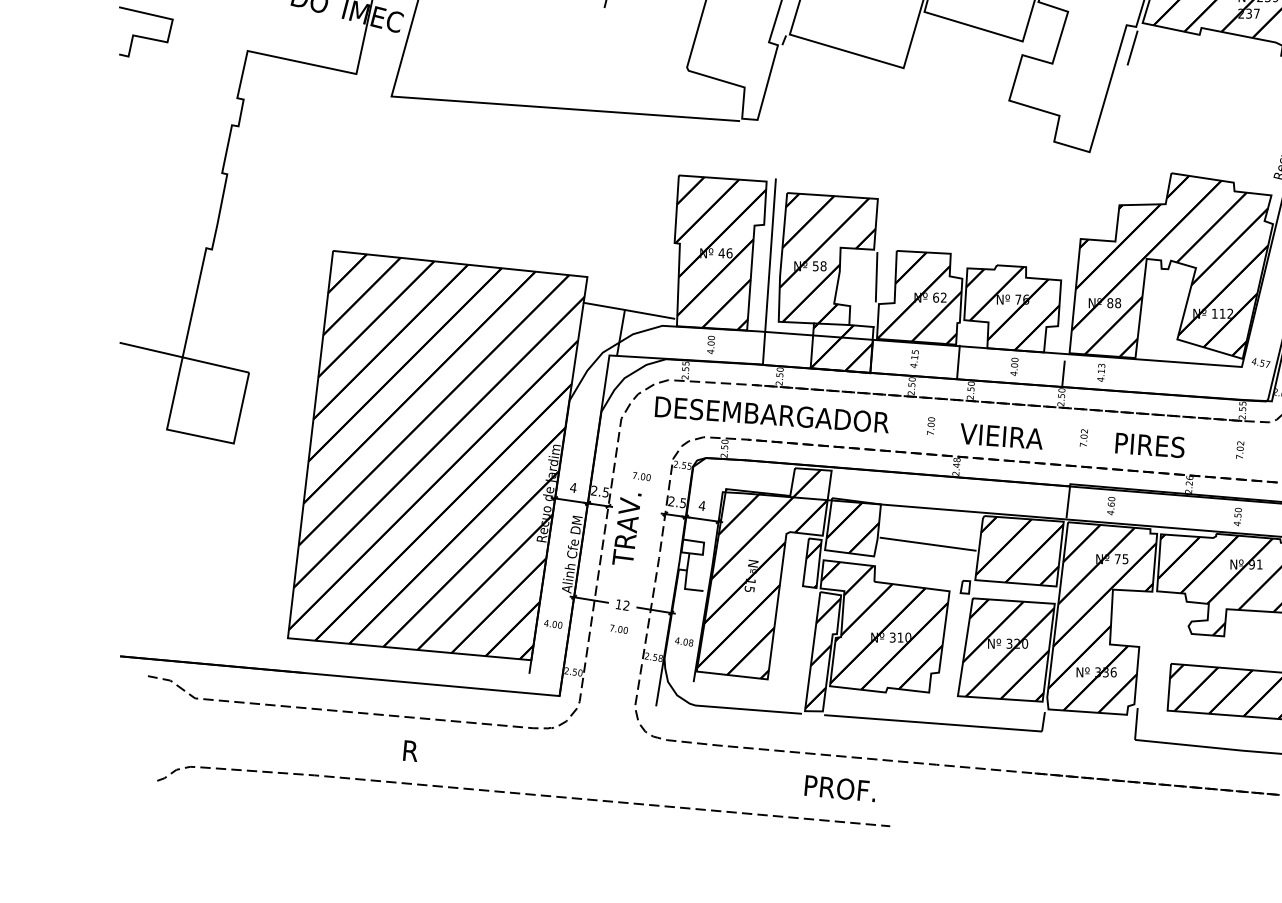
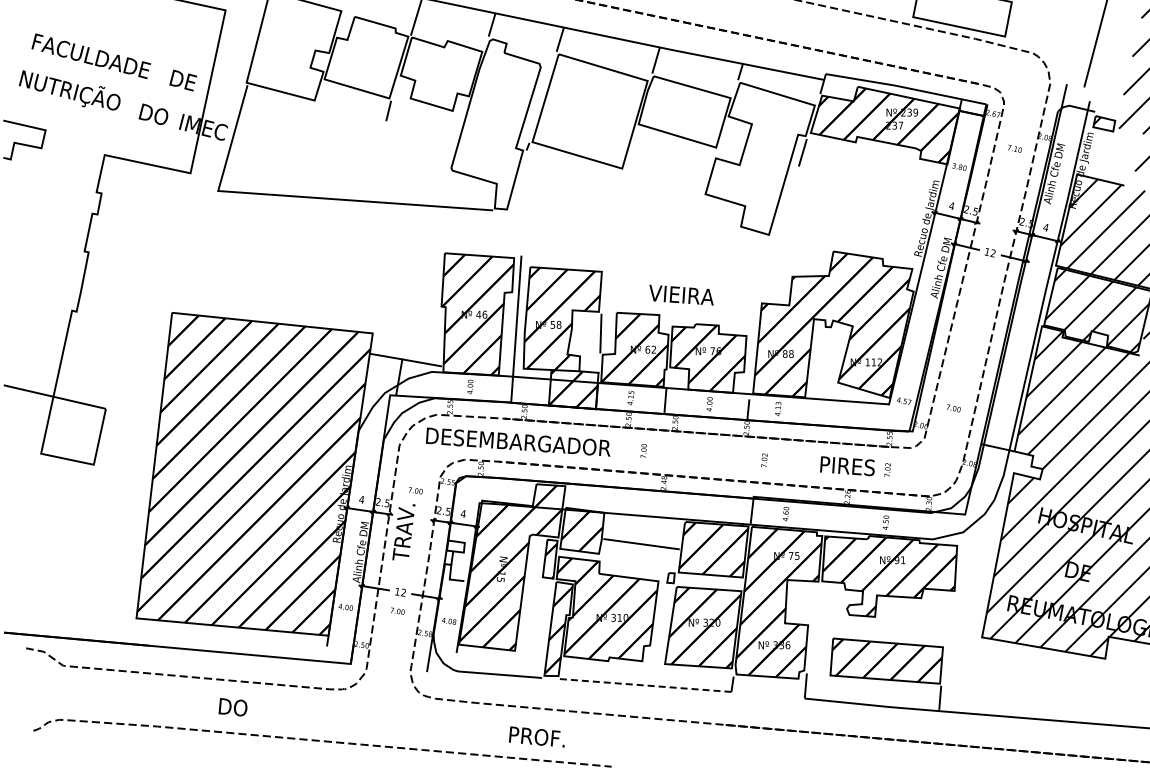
text: (1001, 435) -> (681, 294), moved
text: (1149, 445) -> (847, 466), moved
line: (931, 723) -> (644, 685), solid -> dashed
text: (409, 751) -> (232, 707), R -> DO
text: (839, 787) -> (536, 736), moved

